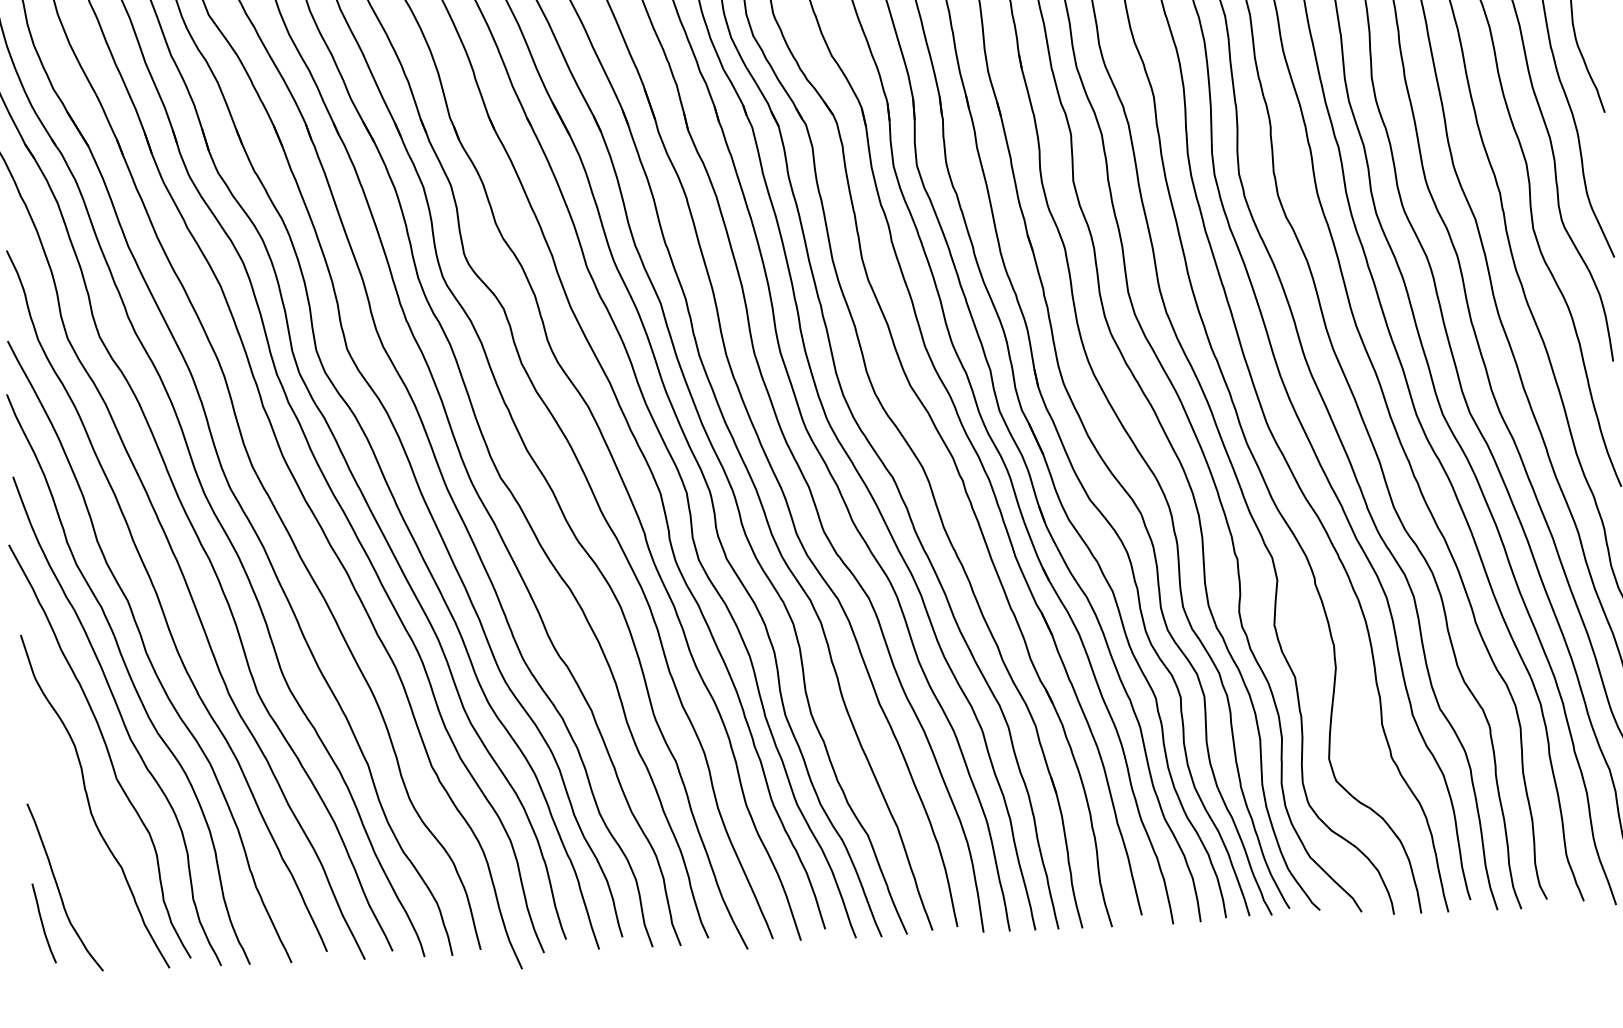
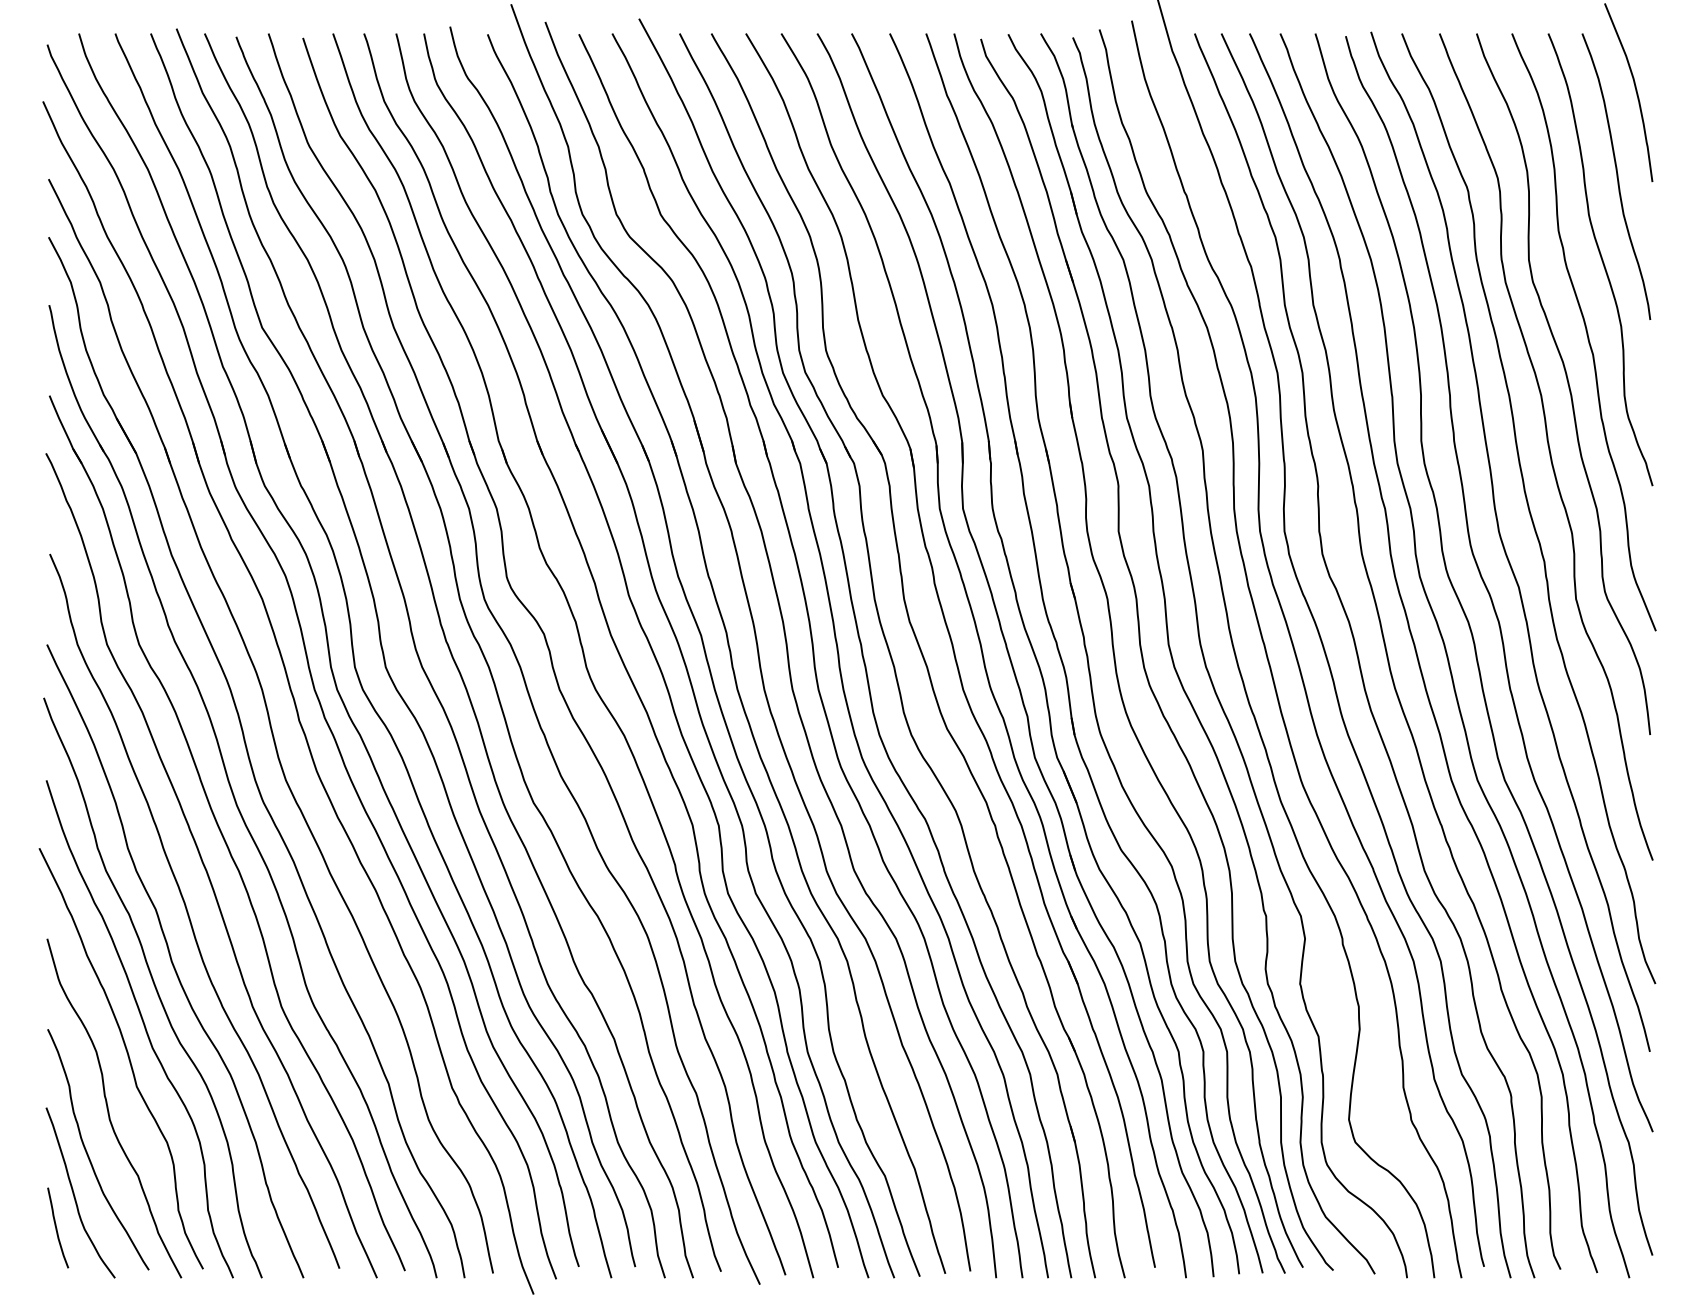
curve: (70, 845) -> (87, 1151), added

